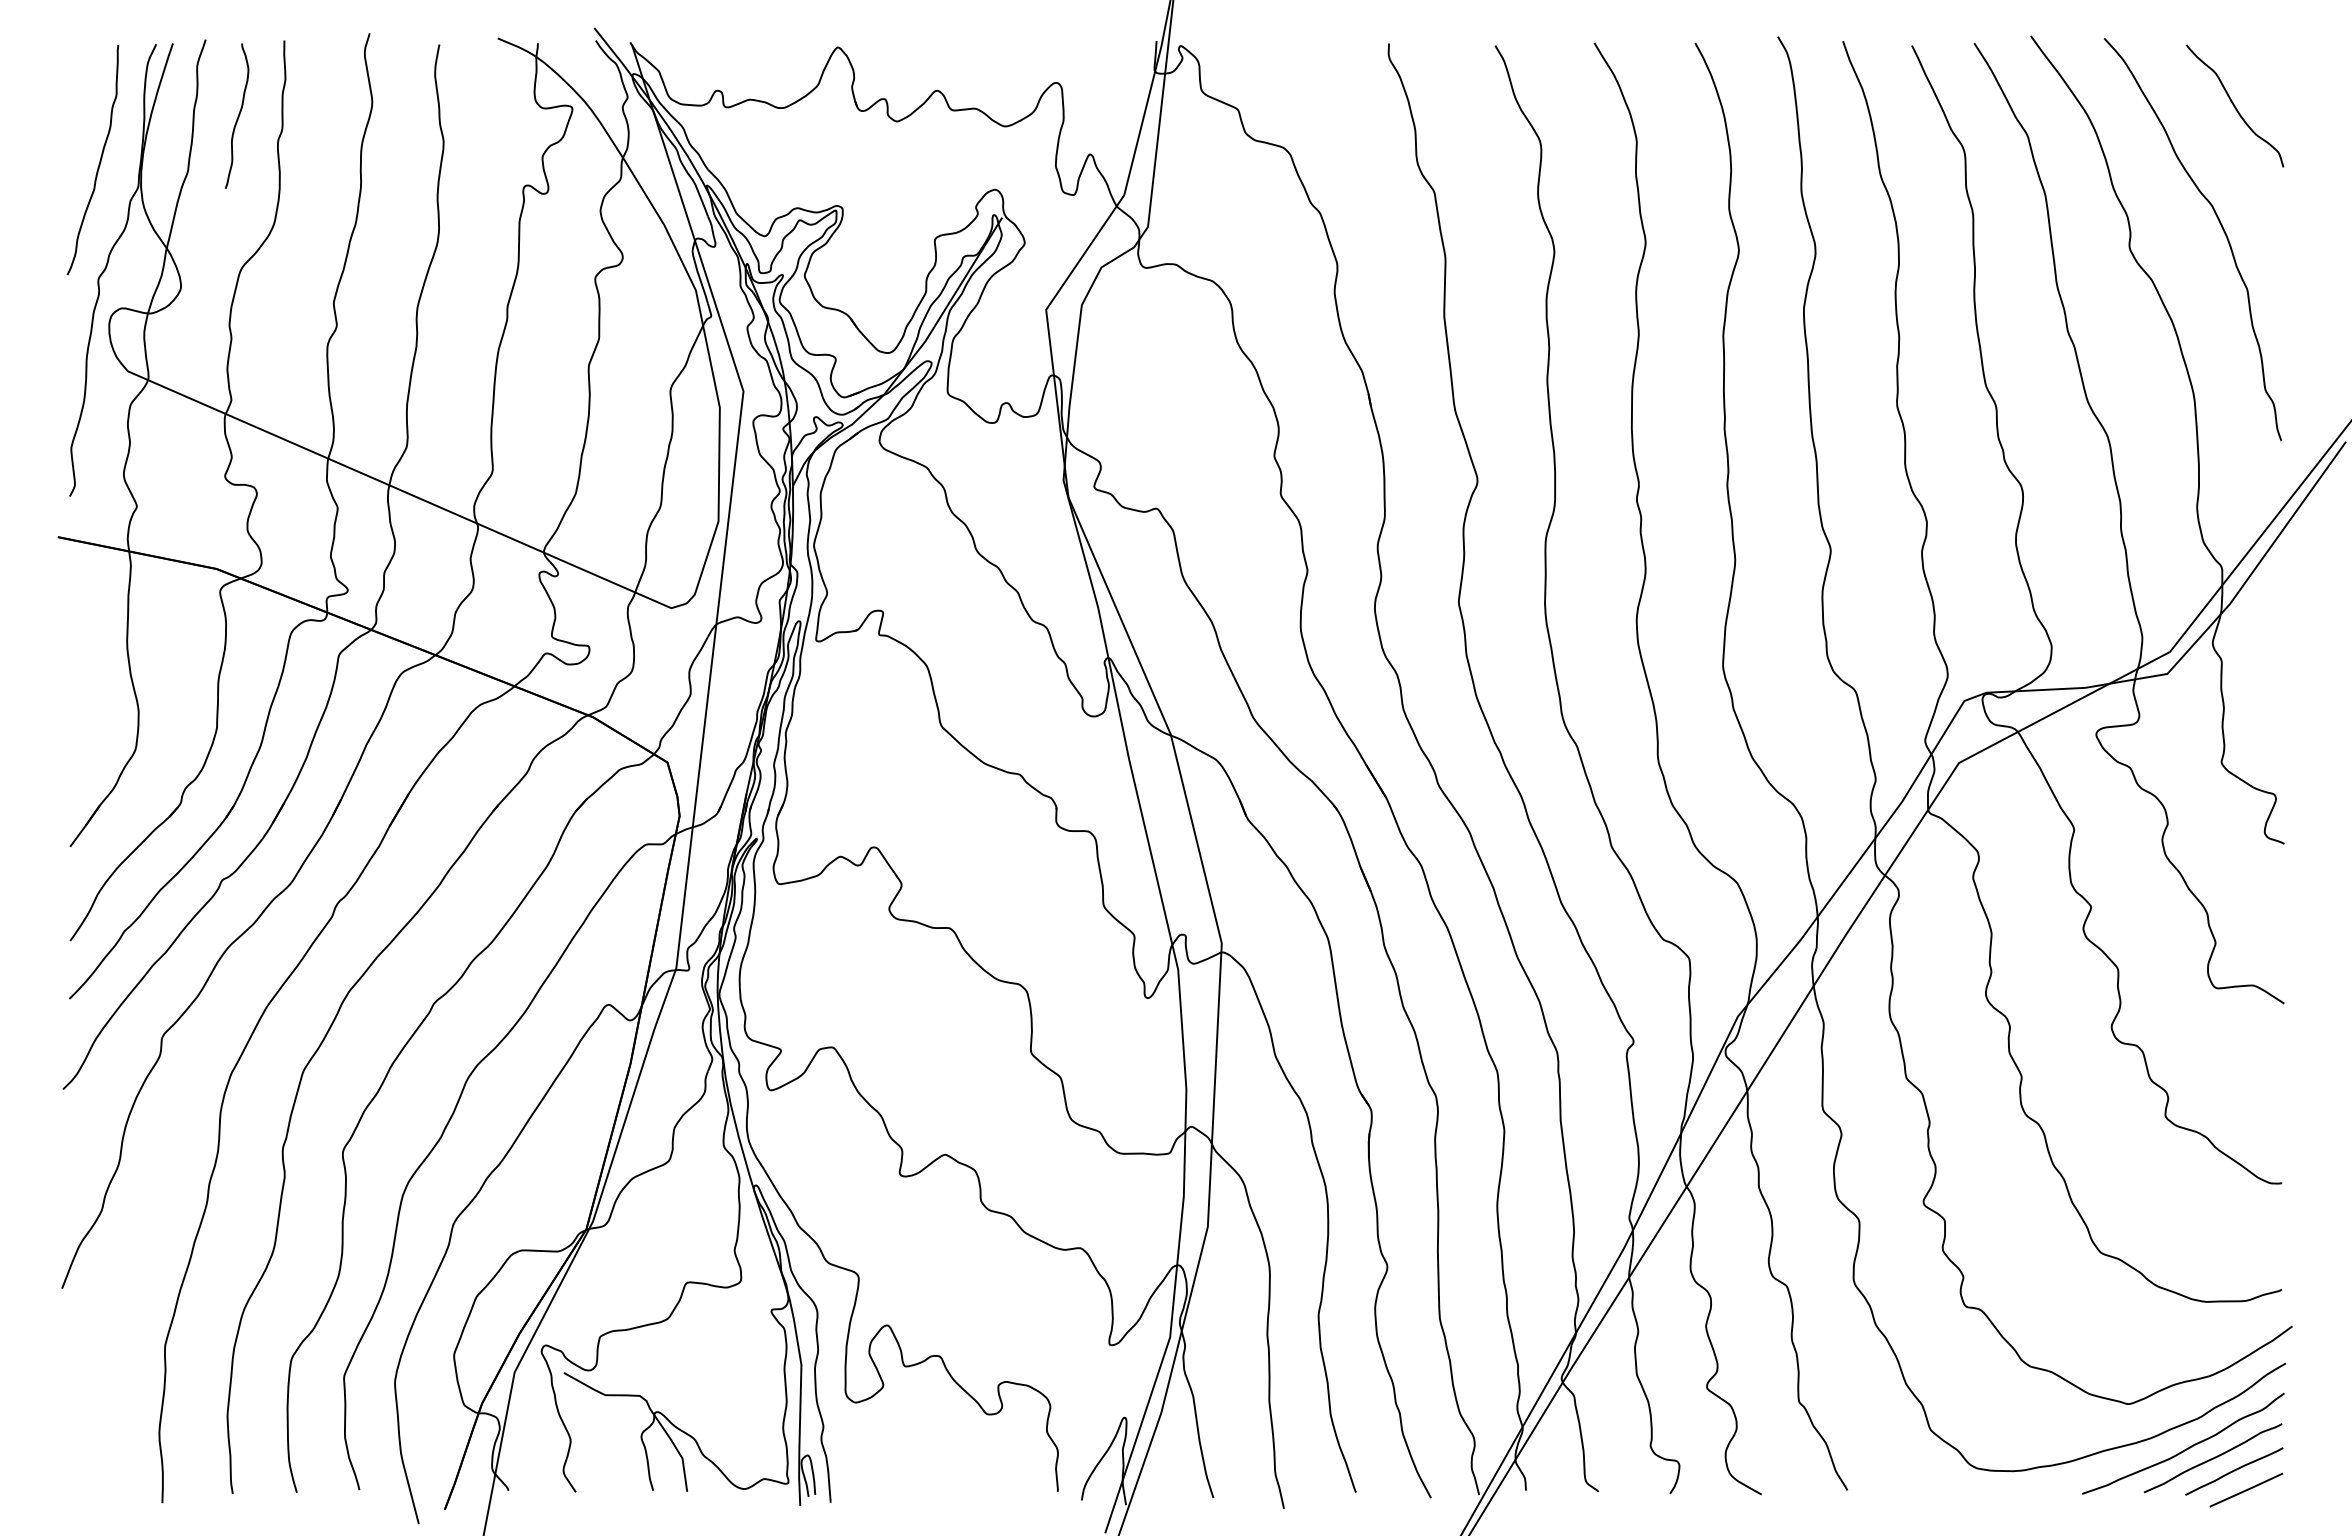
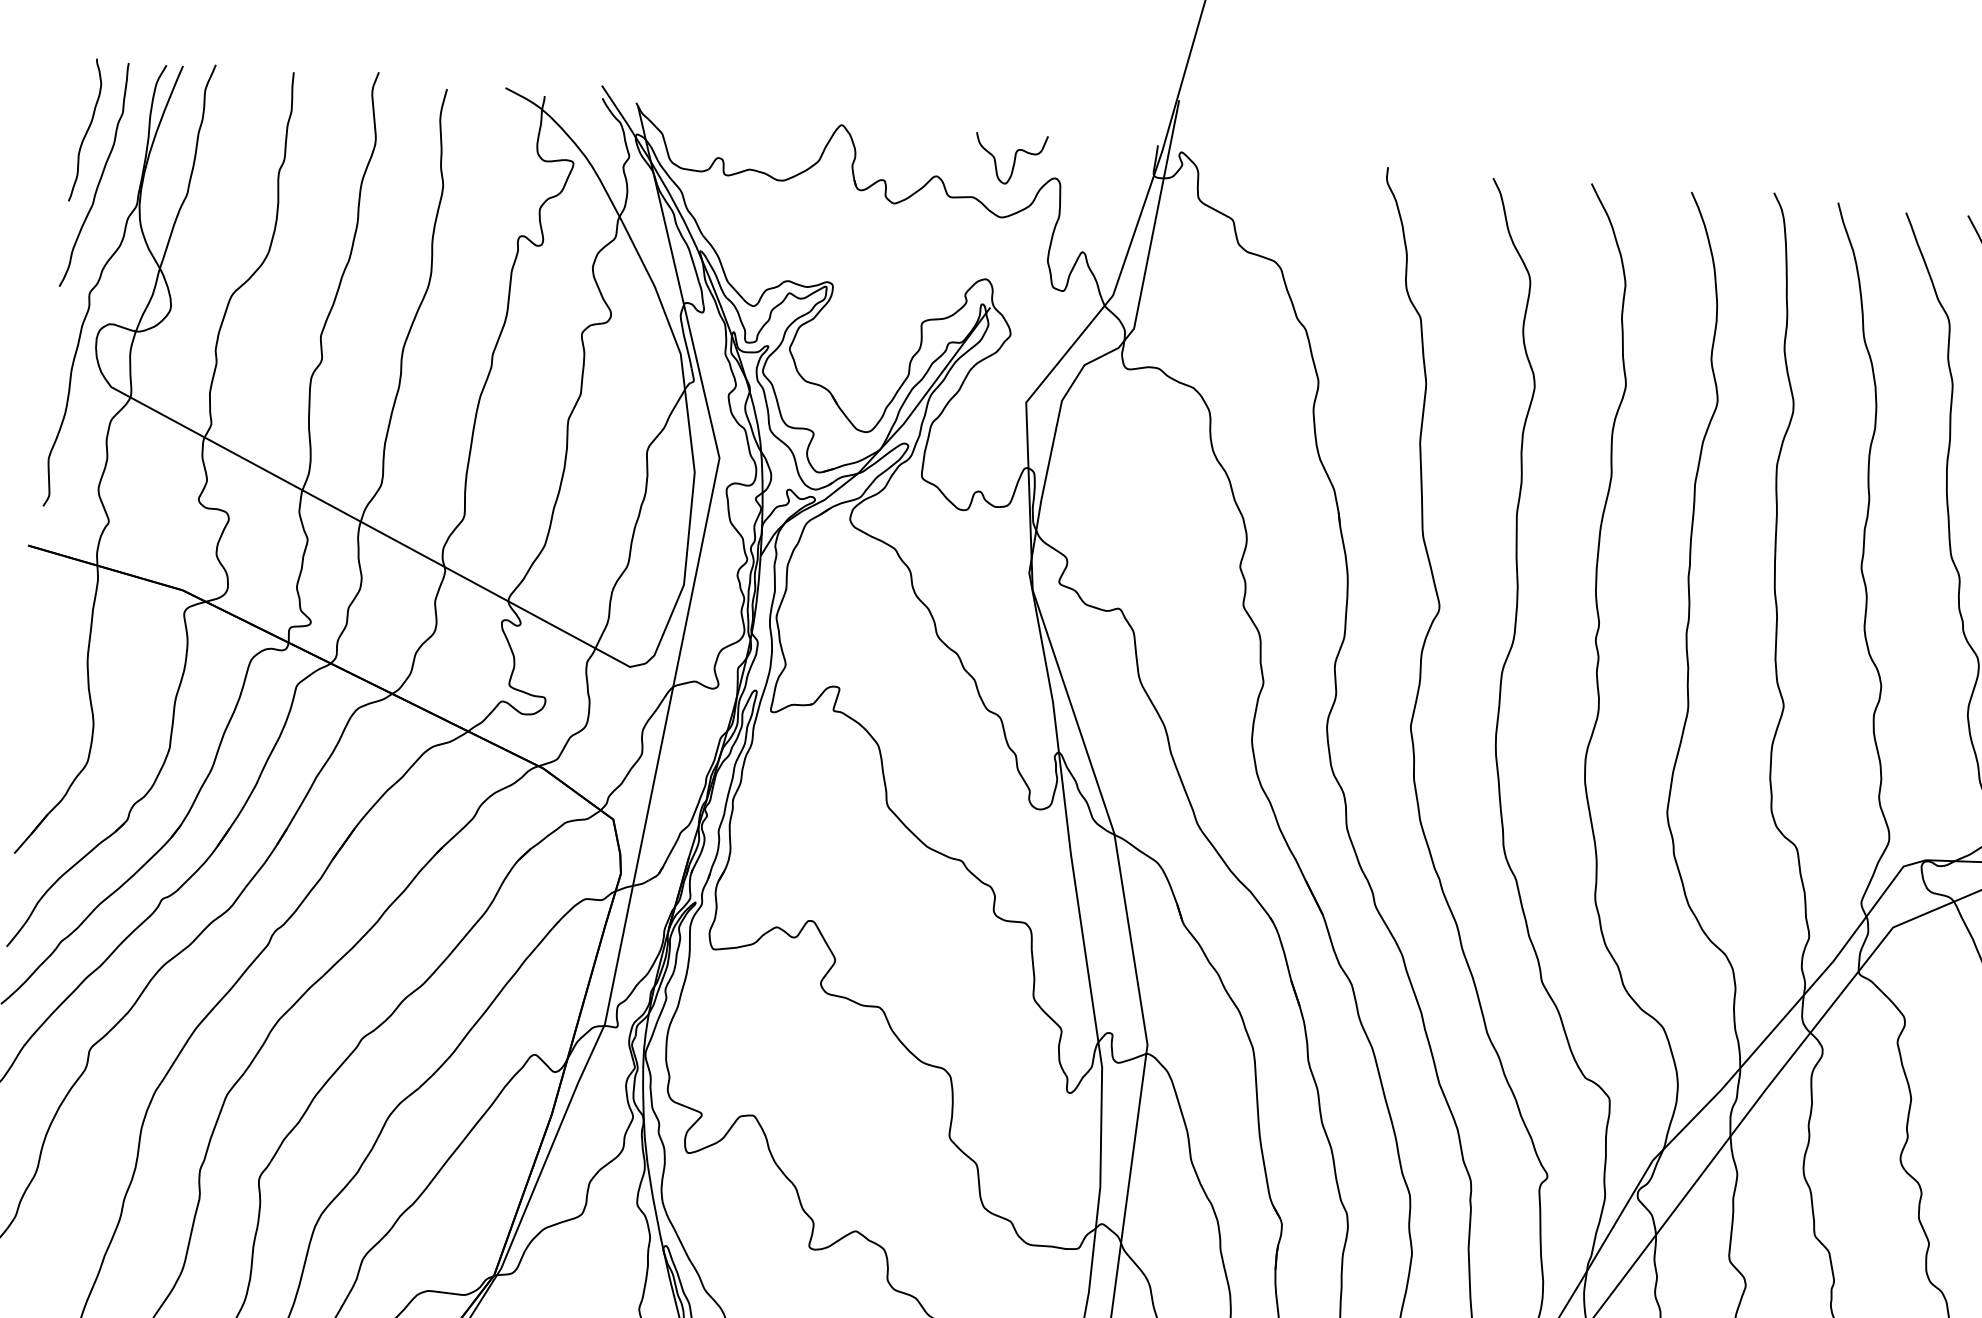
curve: (1013, 67) -> (1014, 159), added
curve: (238, 115) -> (87, 129), moved

